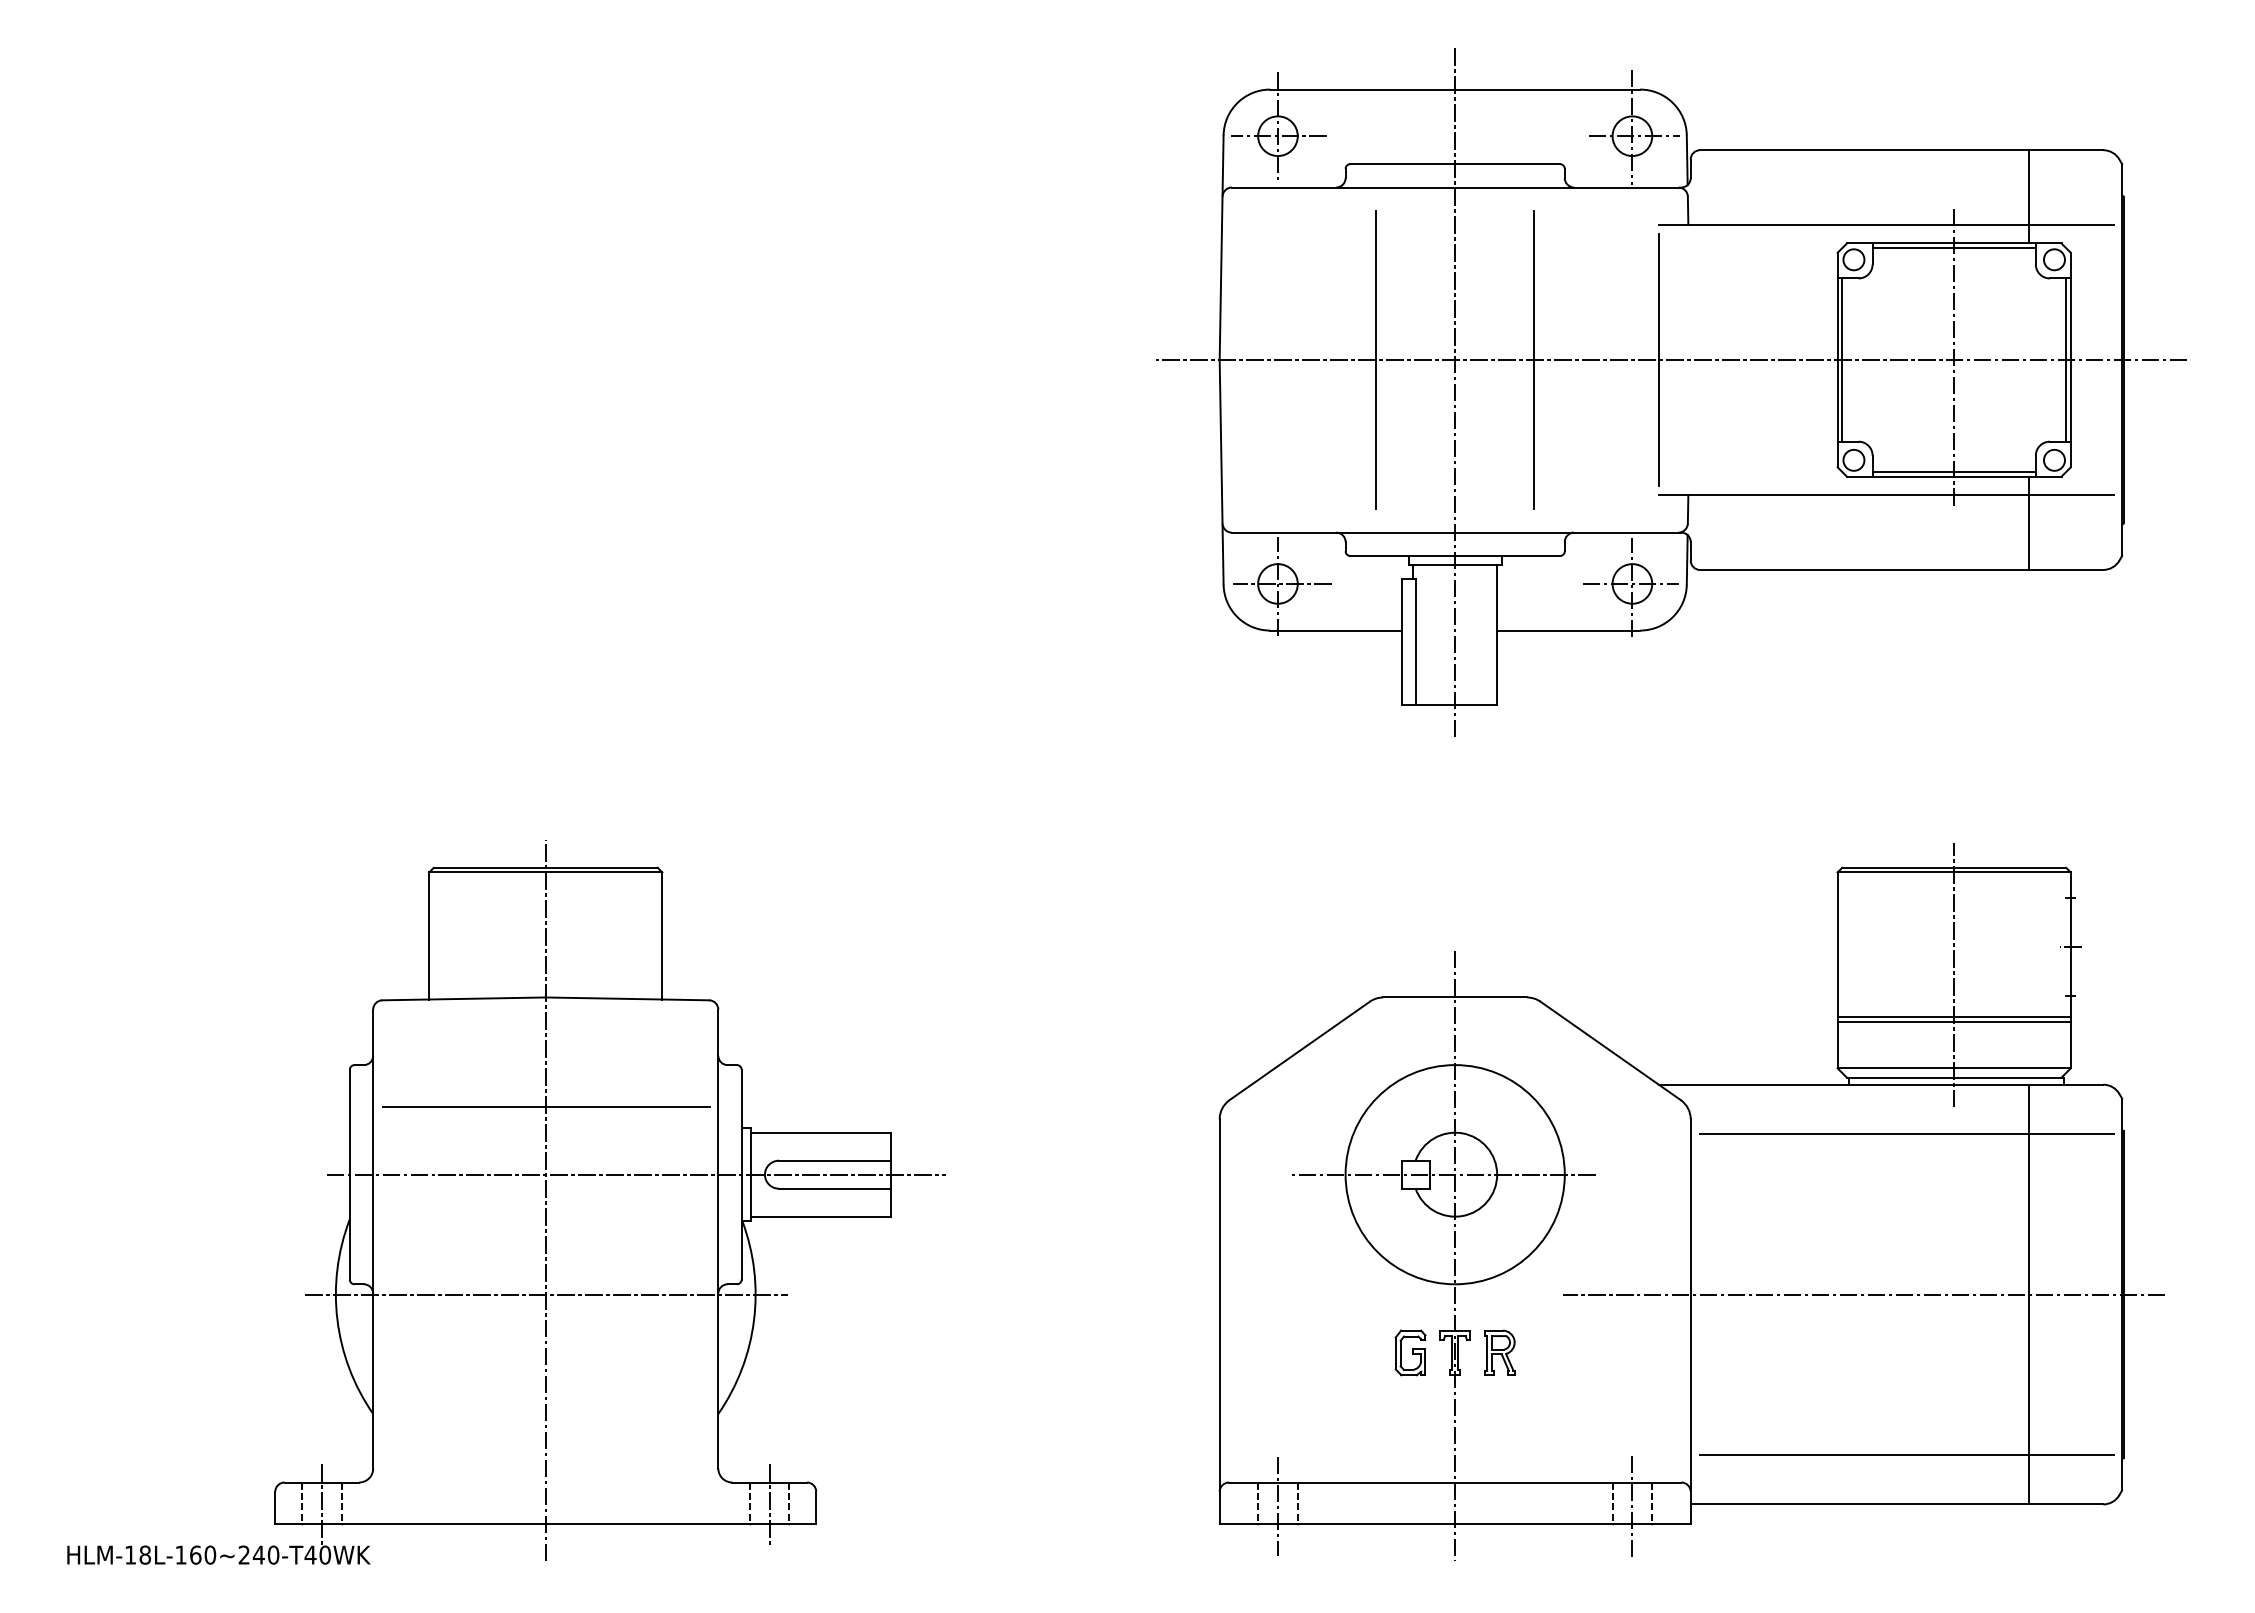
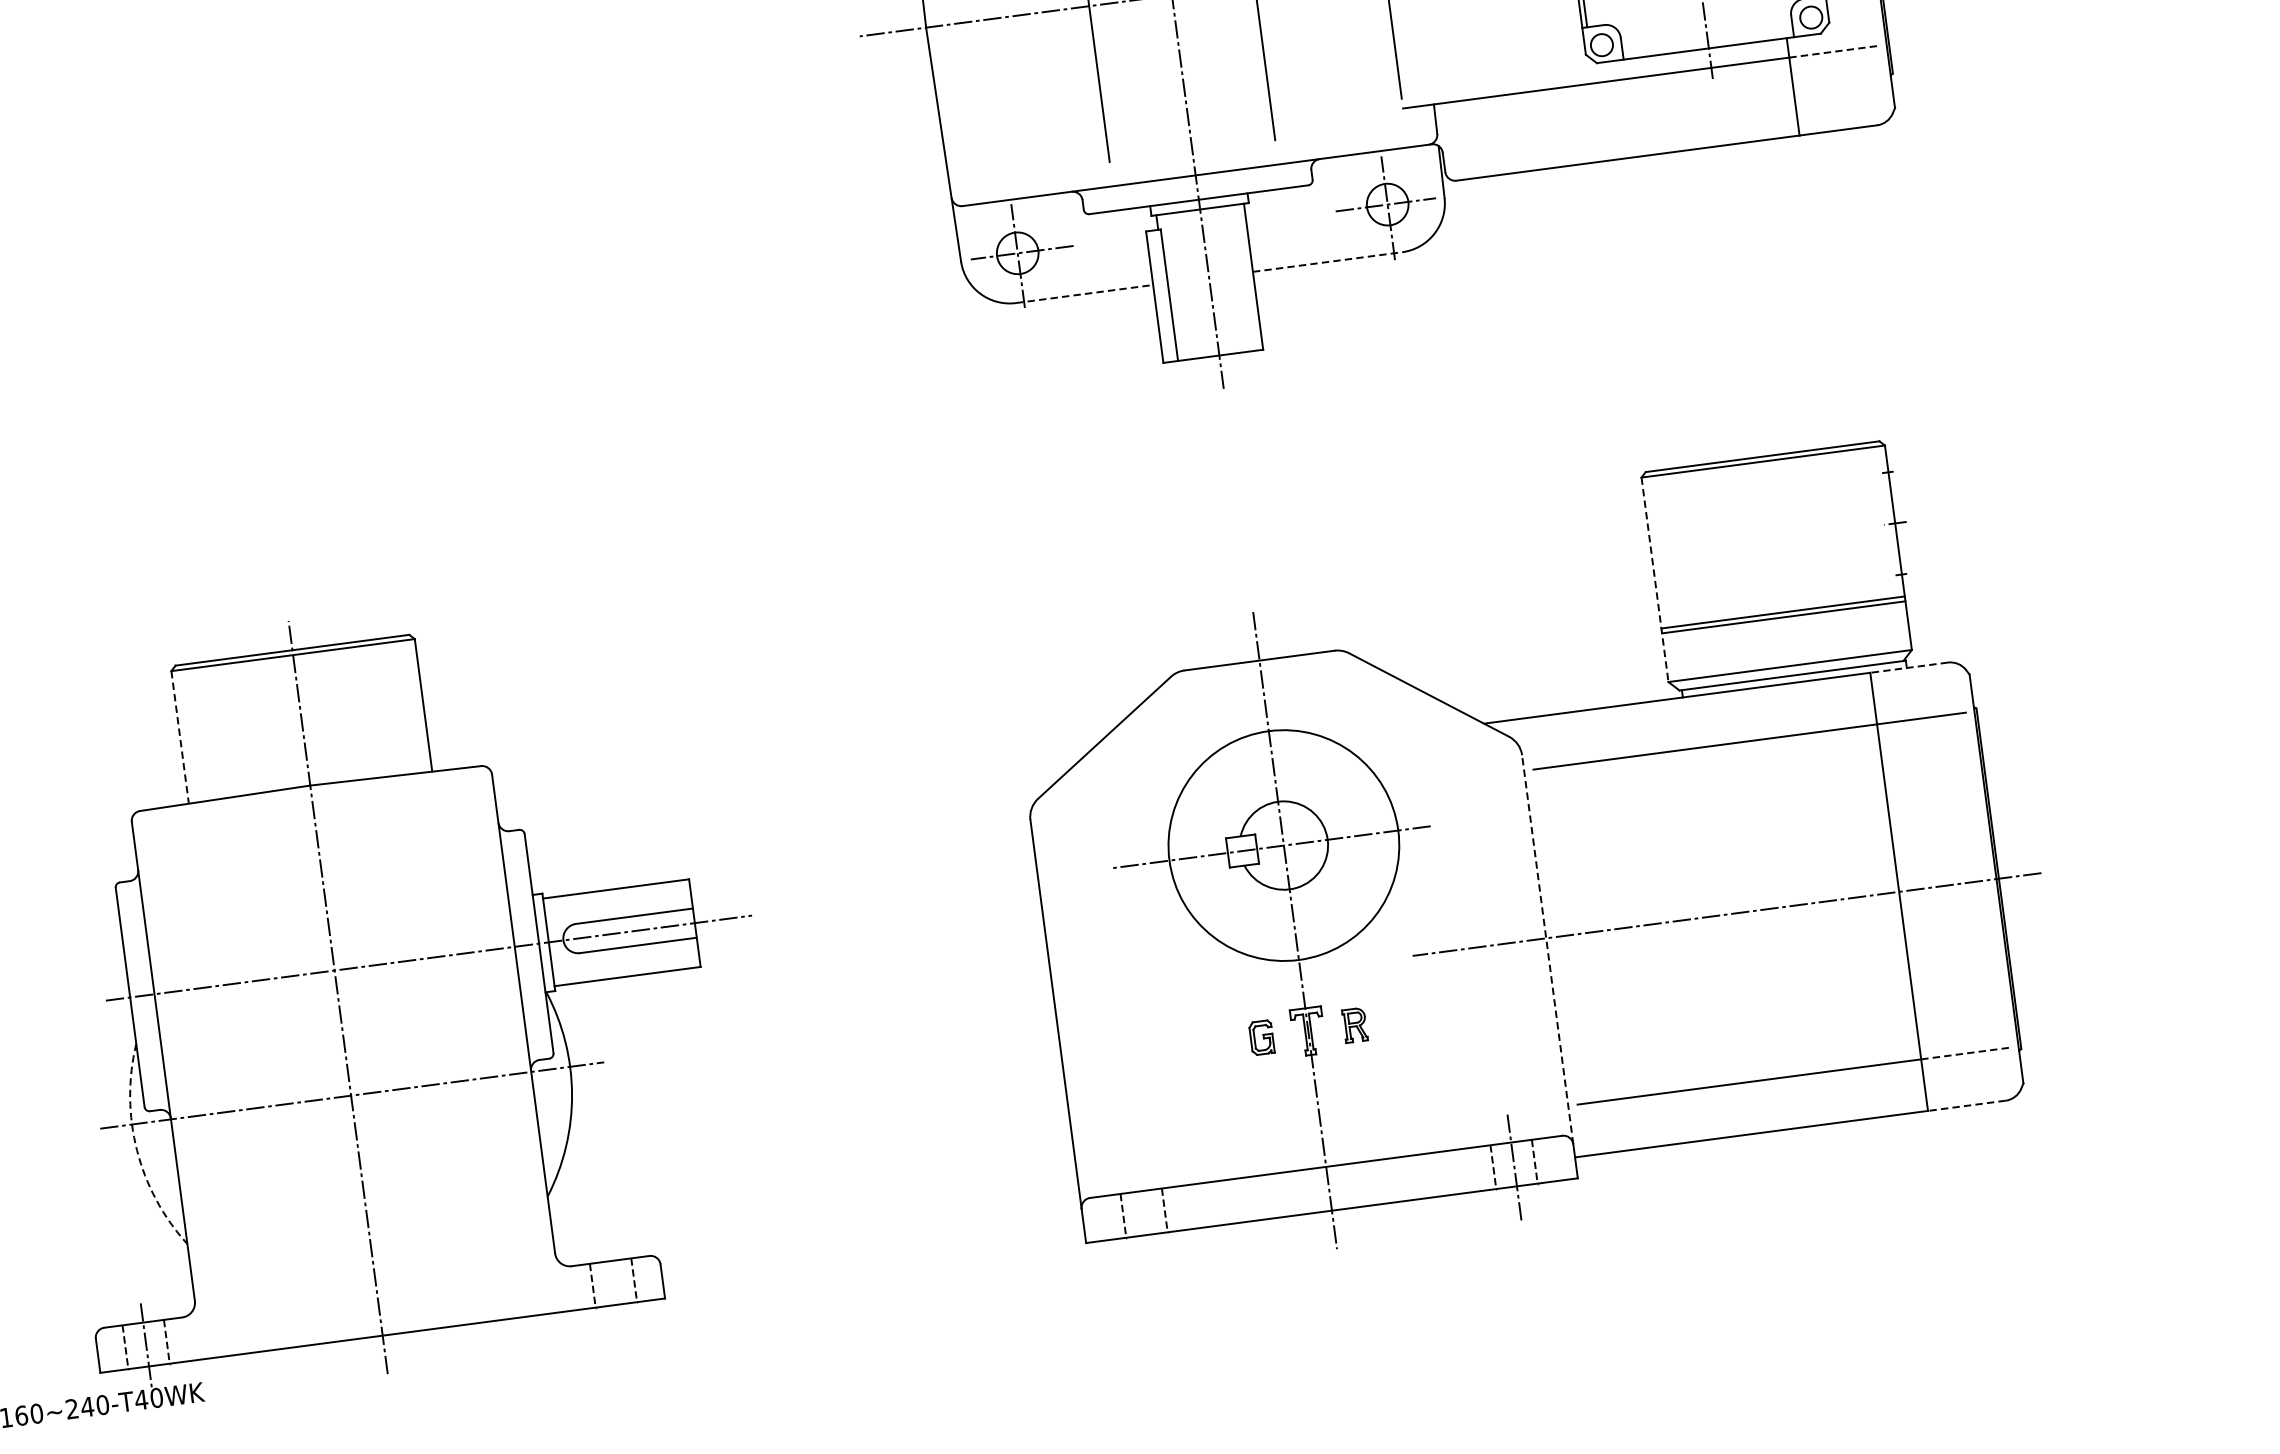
line: (1953, 472) -> (1707, 44), removed
line: (2071, 495) -> (1833, 51), solid -> dashed
line: (1335, 630) -> (1084, 294), solid -> dashed
line: (1569, 630) -> (1328, 261), solid -> dashed
line: (429, 935) -> (180, 736), solid -> dashed
line: (1837, 970) -> (1654, 579), solid -> dashed
line: (1954, 975) -> (1777, 569), removed
line: (2065, 1084) -> (1908, 667), solid -> dashed
line: (546, 1107) -> (326, 900), removed
line: (1690, 1305) -> (1547, 949), solid -> dashed
arc: (337, 1319) -> (137, 1150), solid -> dashed
part: (1410, 1352) -> (1261, 1037), size x0.7
part: (1499, 1352) -> (1354, 1025), size x0.7
line: (2071, 1455) -> (1965, 1054), solid -> dashed
line: (769, 1504) -> (613, 1284), removed
line: (2065, 1504) -> (1966, 1105), solid -> dashed
line: (1277, 1506) -> (1144, 1216), removed

